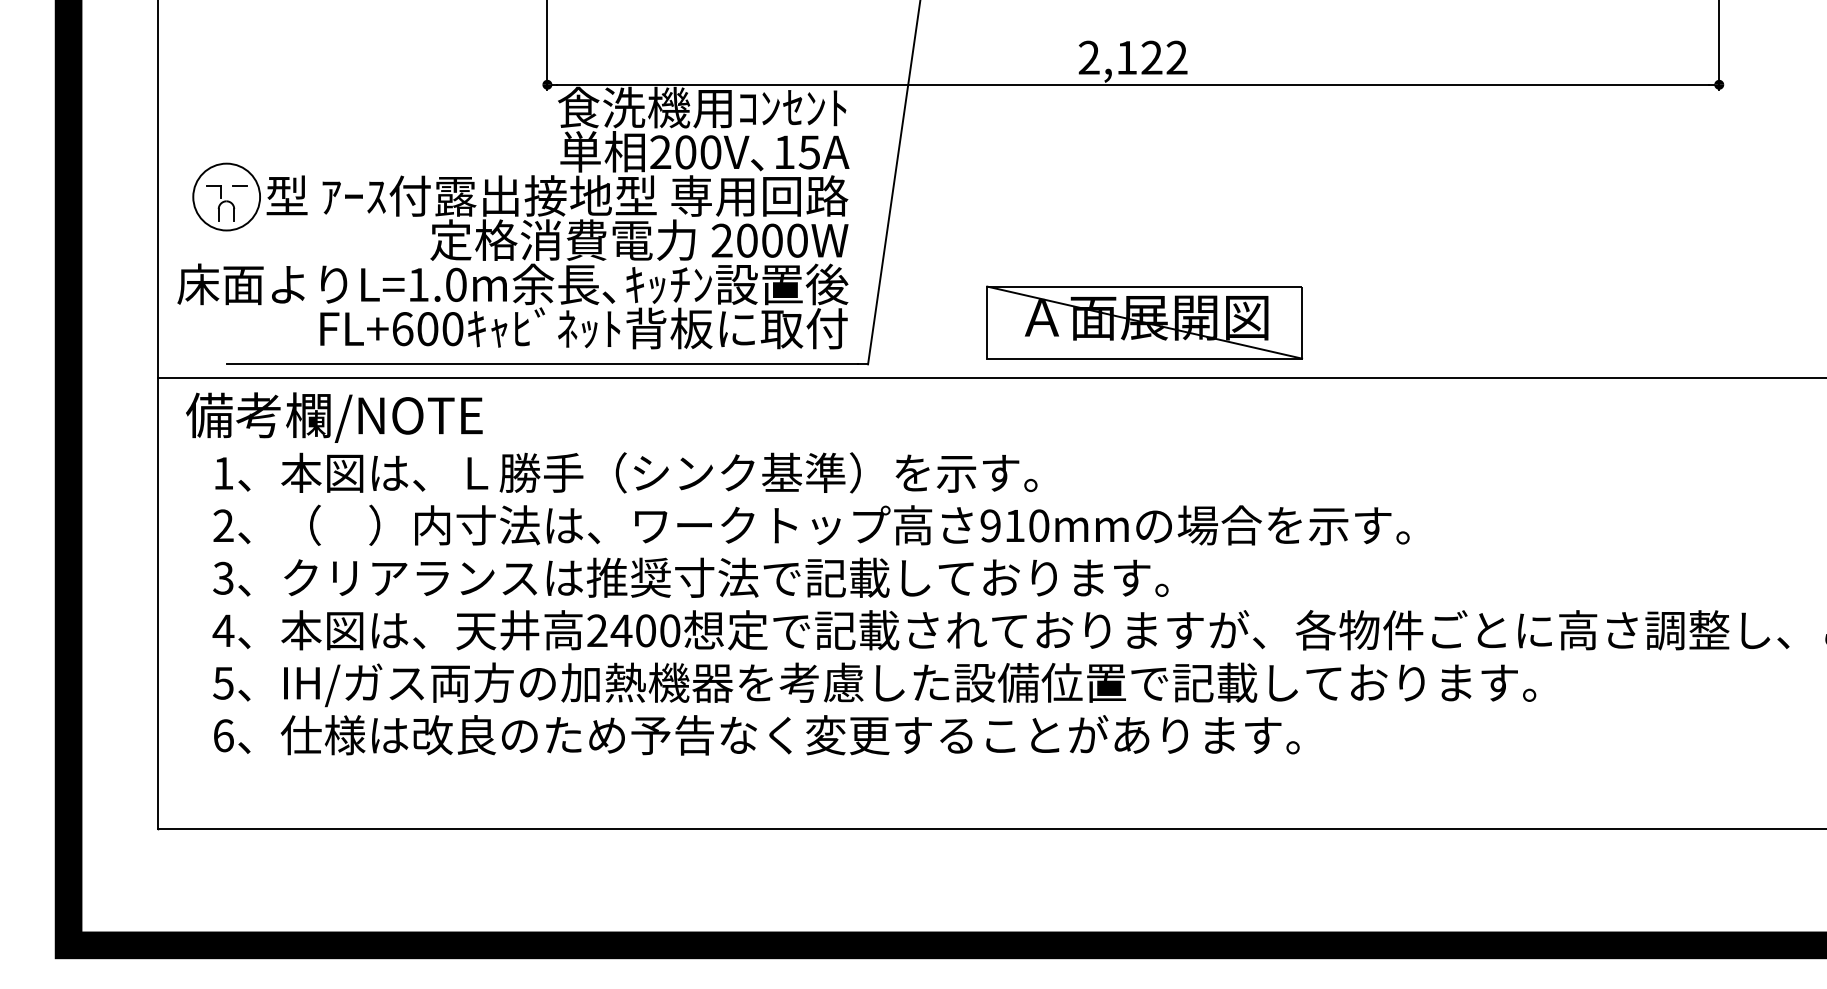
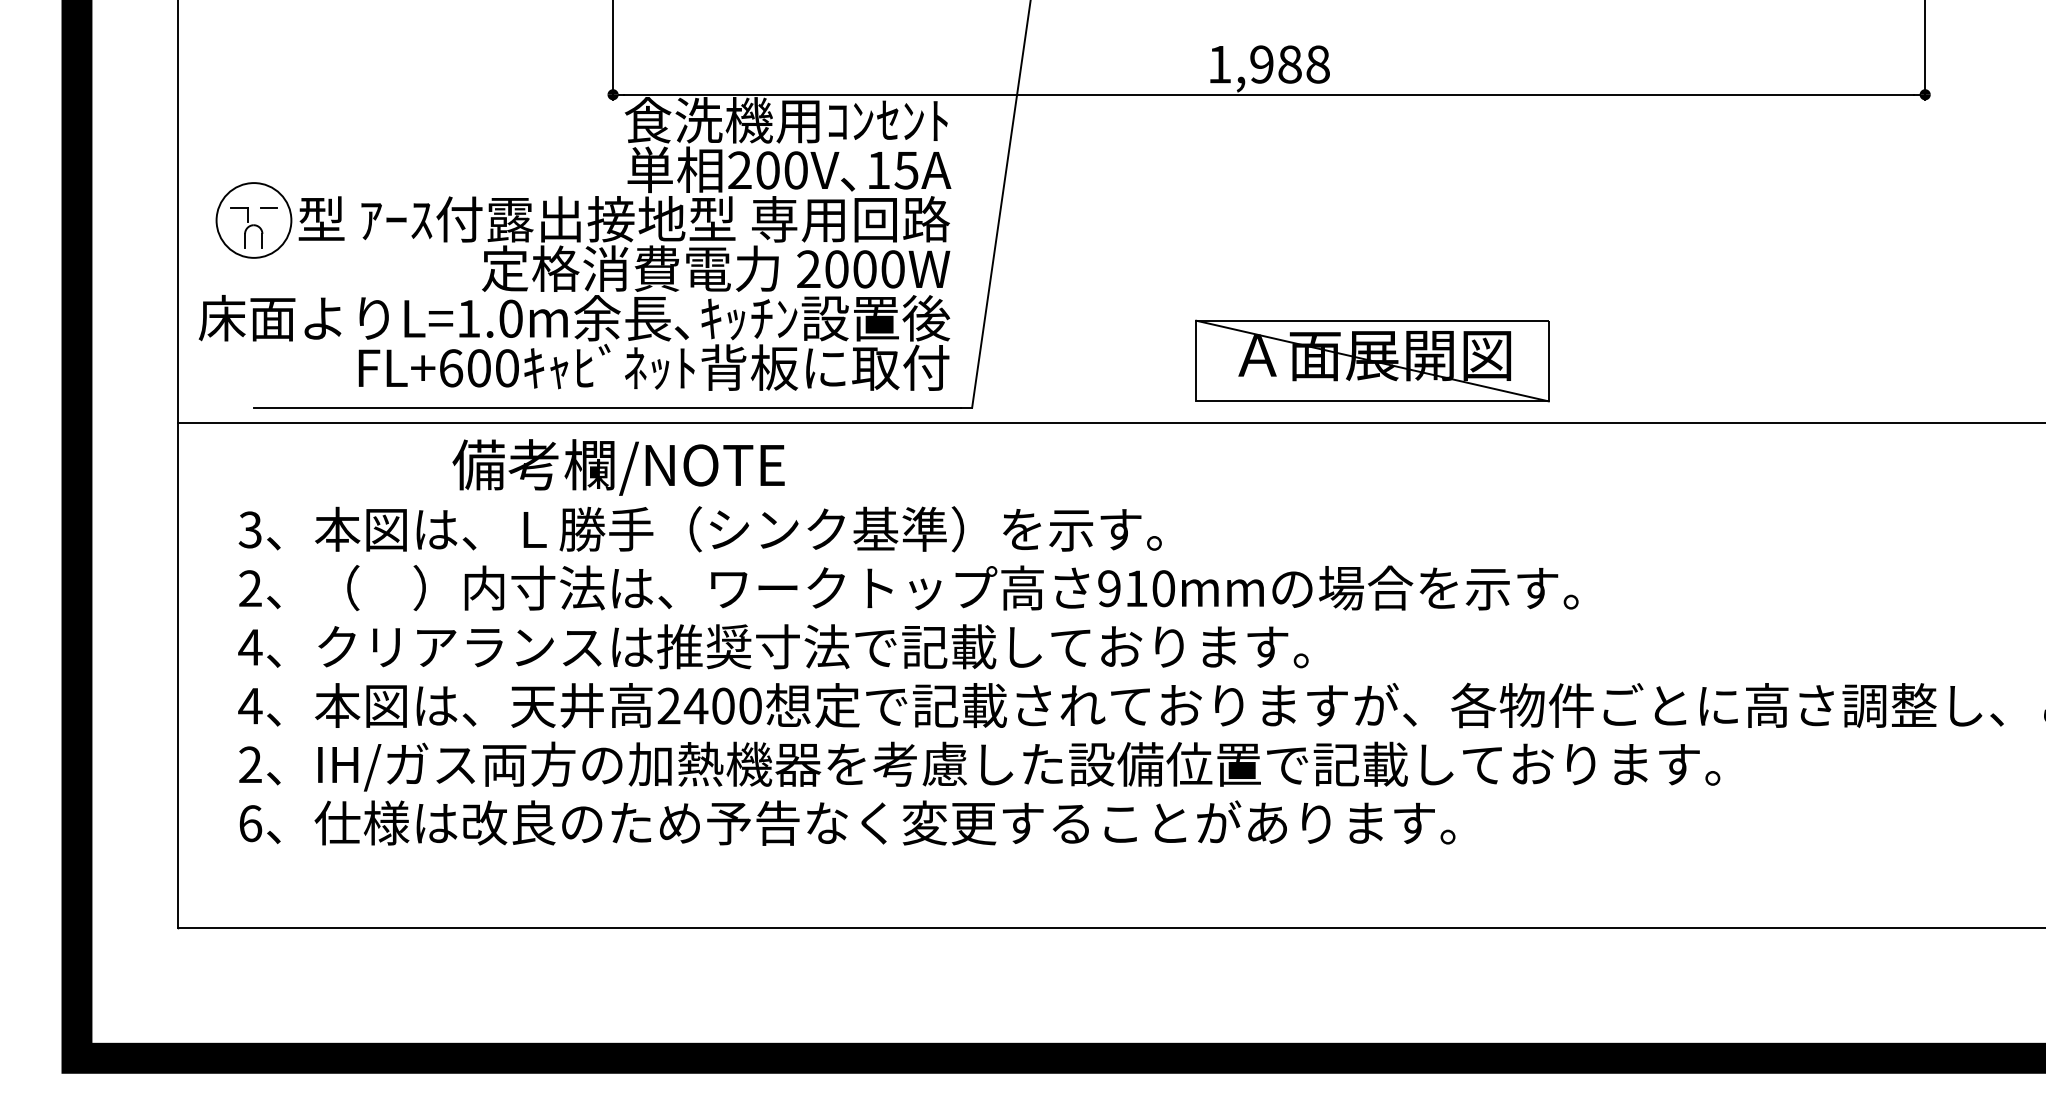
text: (1132, 57) -> (1268, 64), 2,122 -> 1,988
part: (1144, 322) -> (1372, 360), moved
text: (334, 417) -> (618, 467), moved
text: (223, 473) -> (250, 529), 1 -> 3
text: (223, 577) -> (250, 646), 3 -> 4
text: (223, 682) -> (250, 764), 5 -> 2

